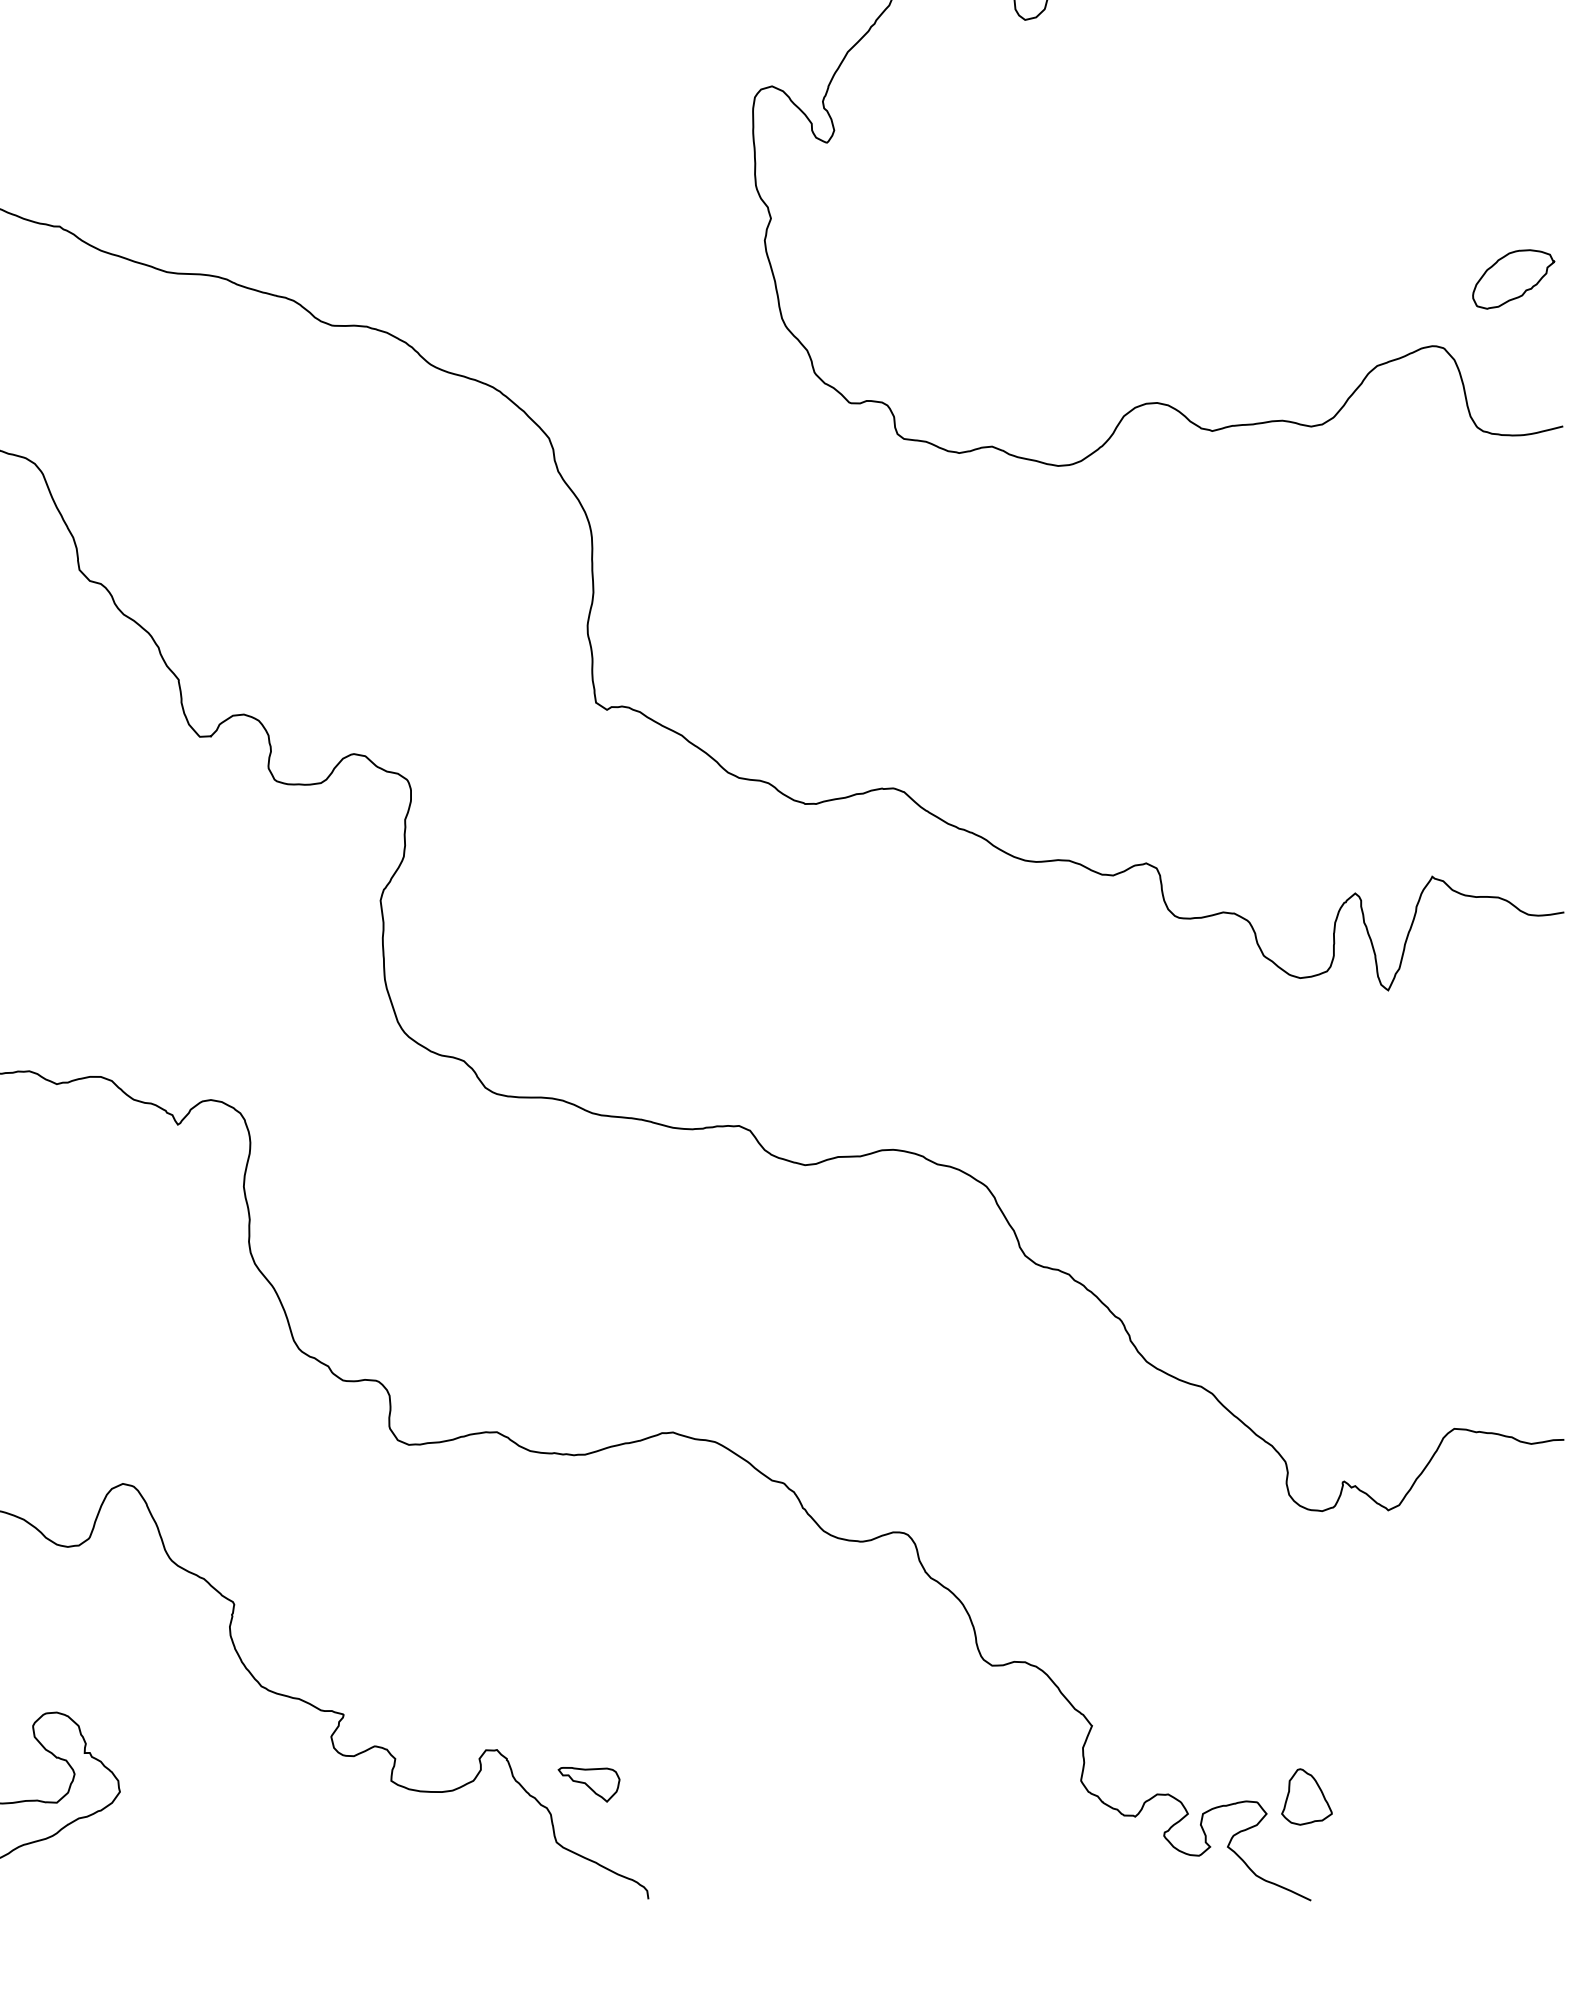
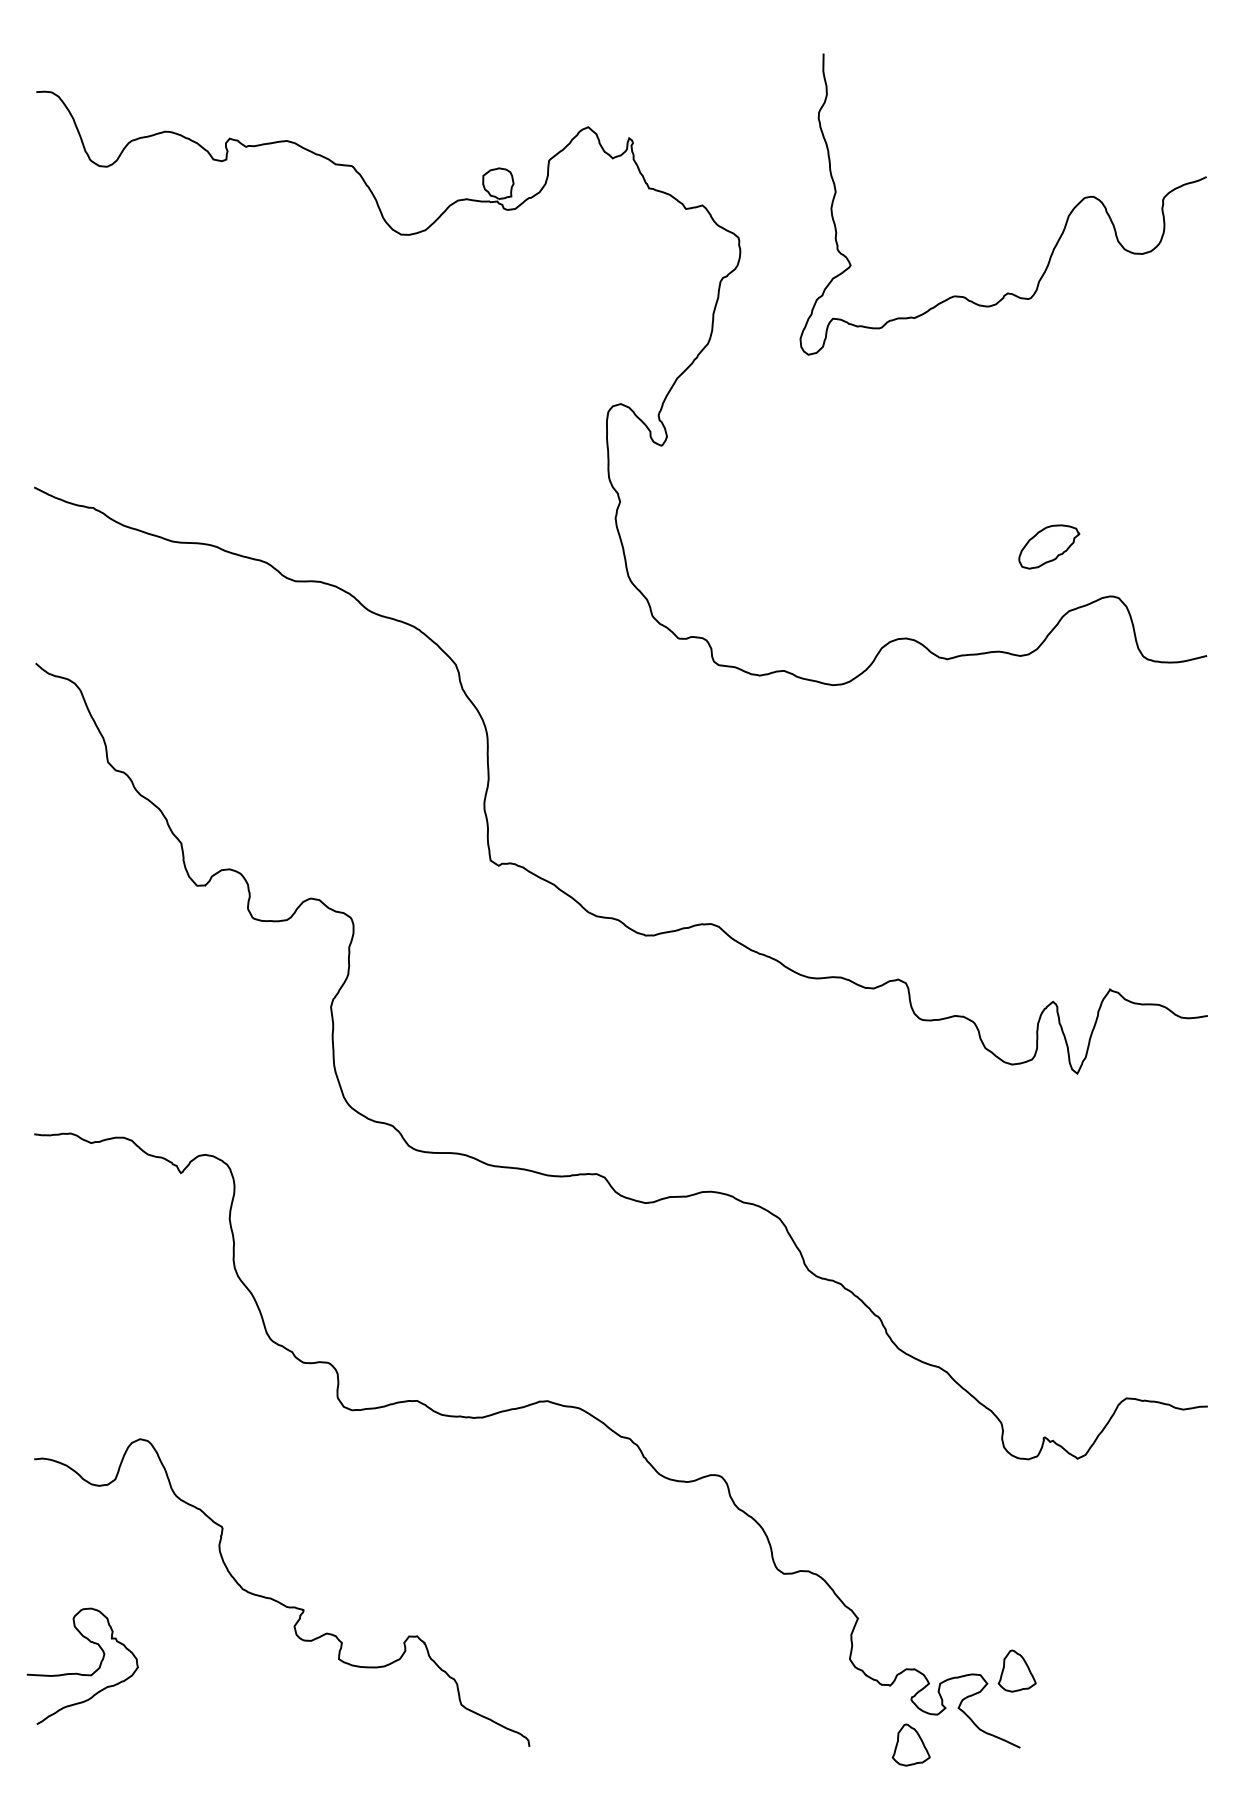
part: (1513, 278) -> (1049, 546), moved
part: (589, 1784) -> (485, 1661), removed
part: (1162, 1896) -> (910, 1744), added

